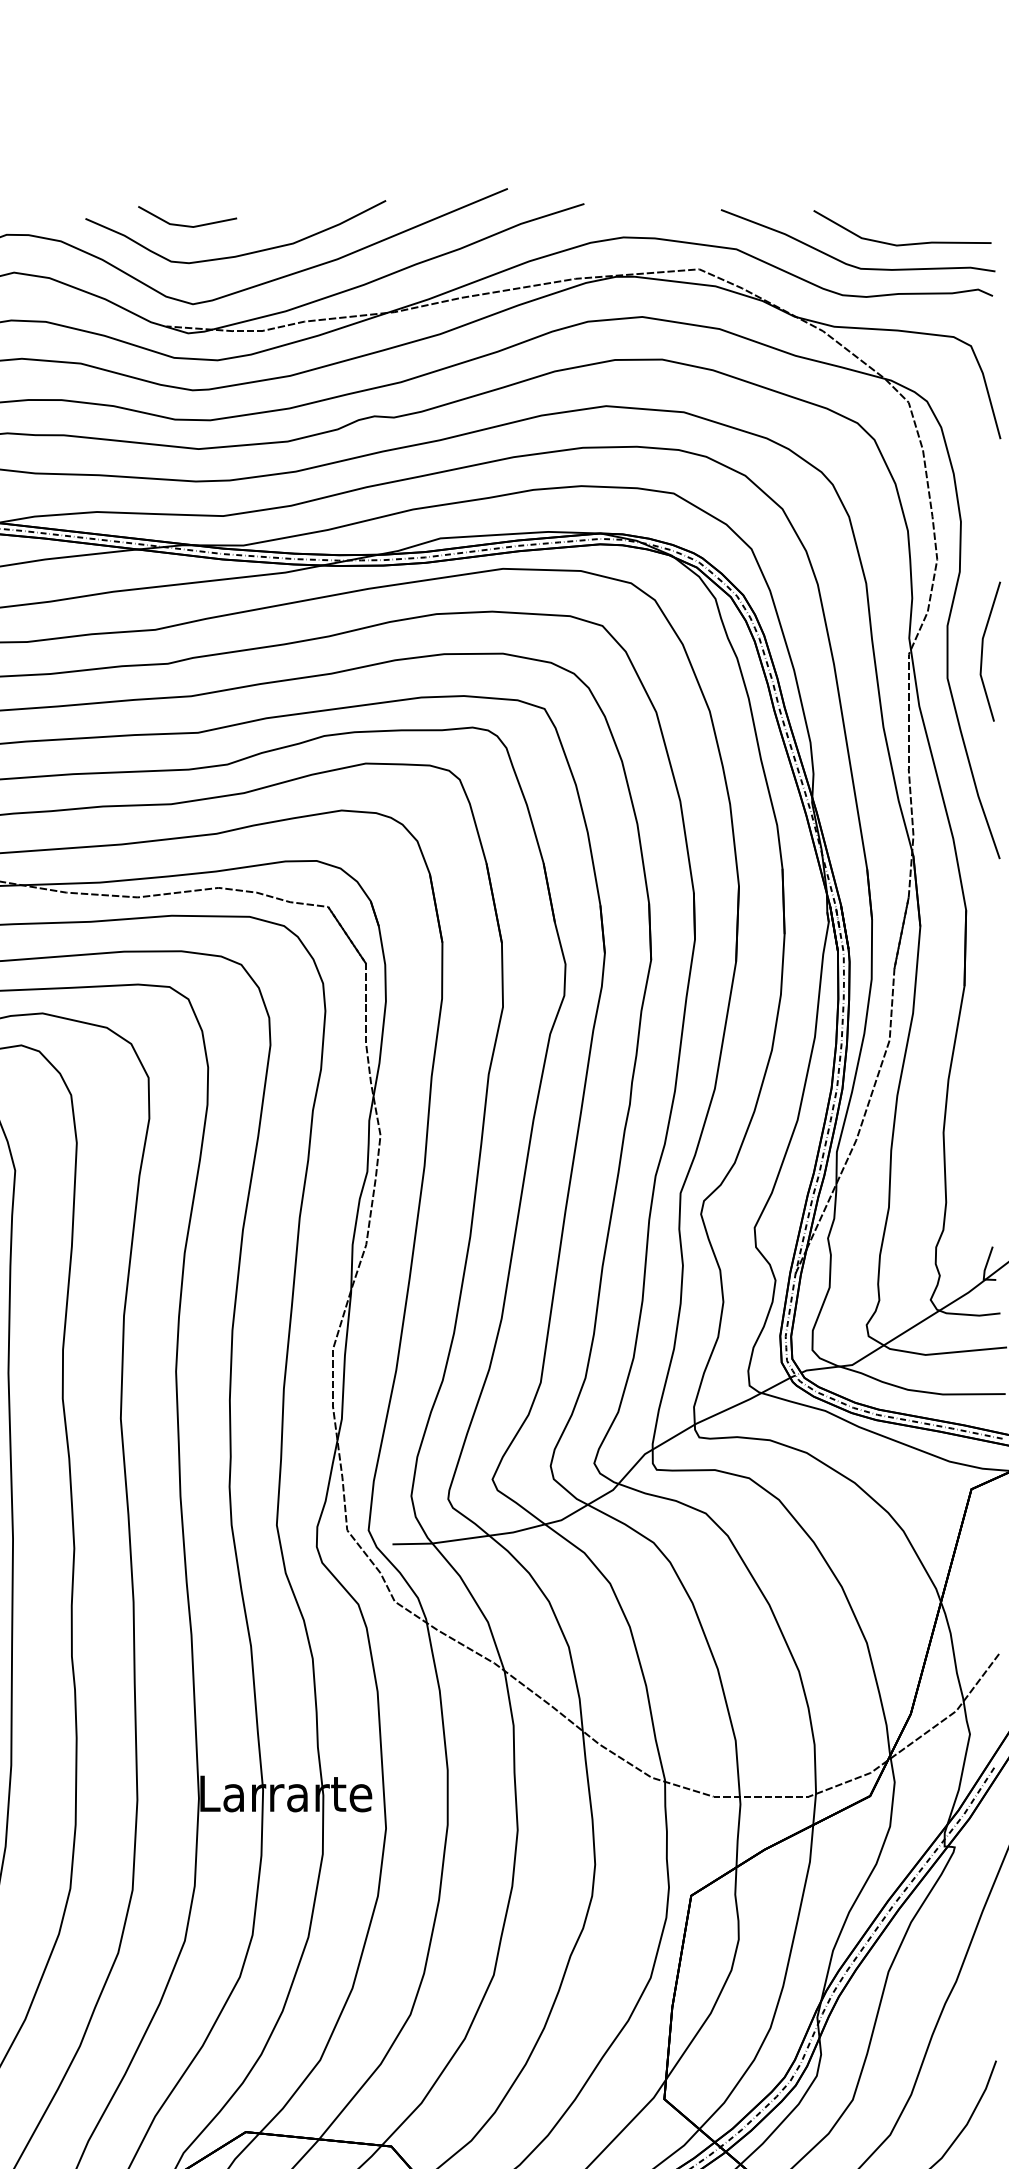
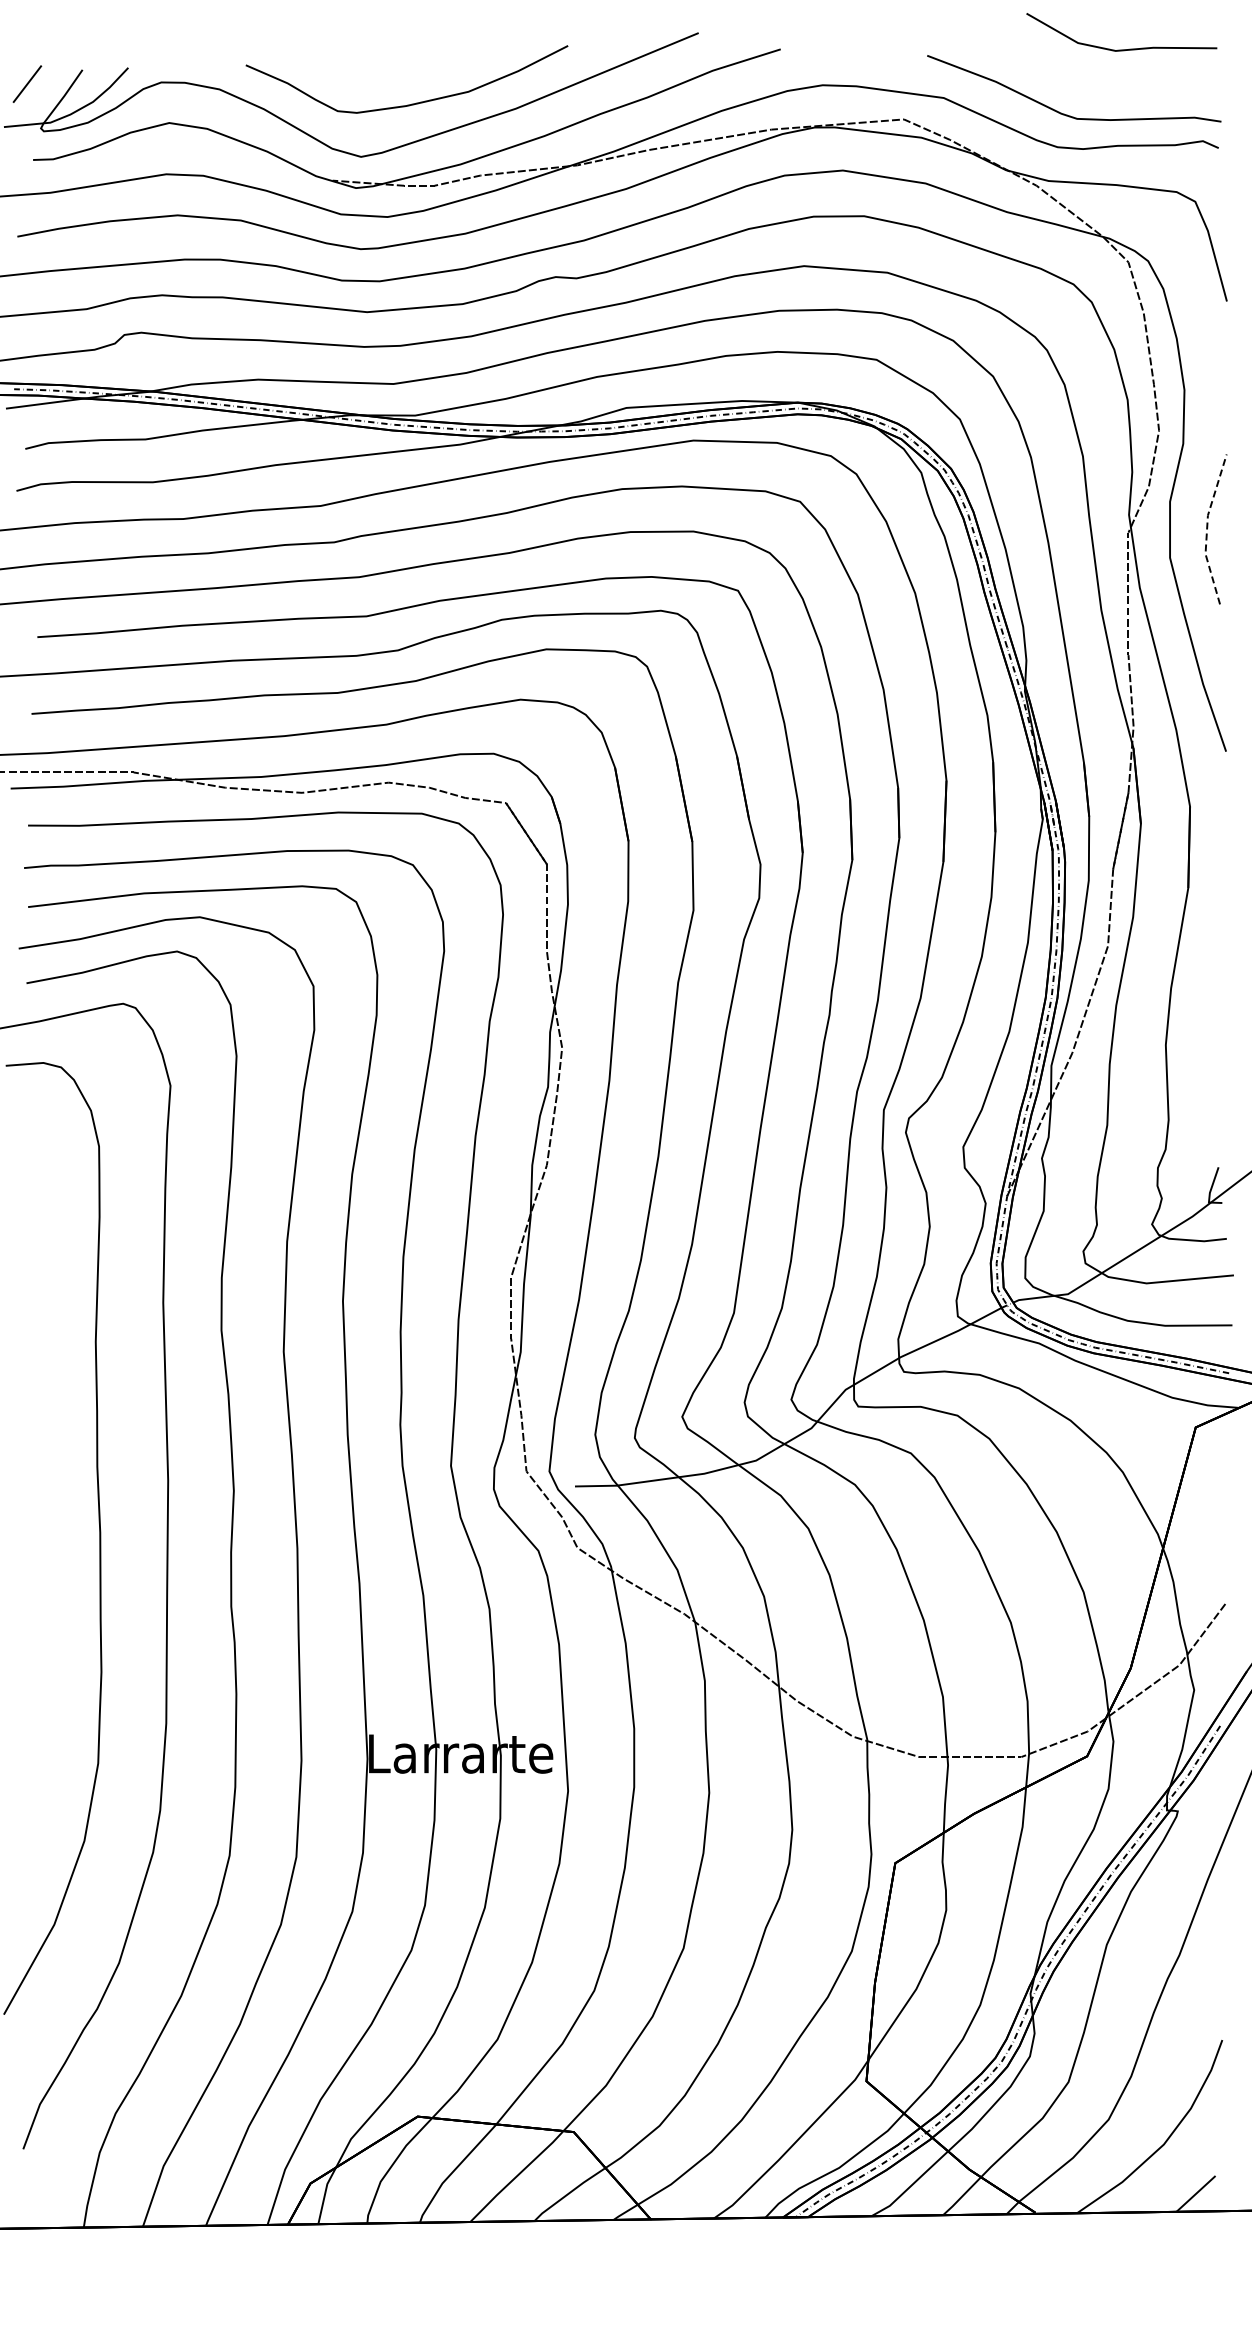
line: (187, 225) -> (355, 72), removed
line: (902, 244) -> (1121, 49), moved
line: (982, 651) -> (1207, 529), solid -> dashed

